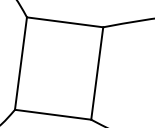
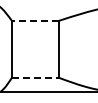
line: (63, 21) -> (34, 20), solid -> dashed
line: (53, 114) -> (35, 77), solid -> dashed

